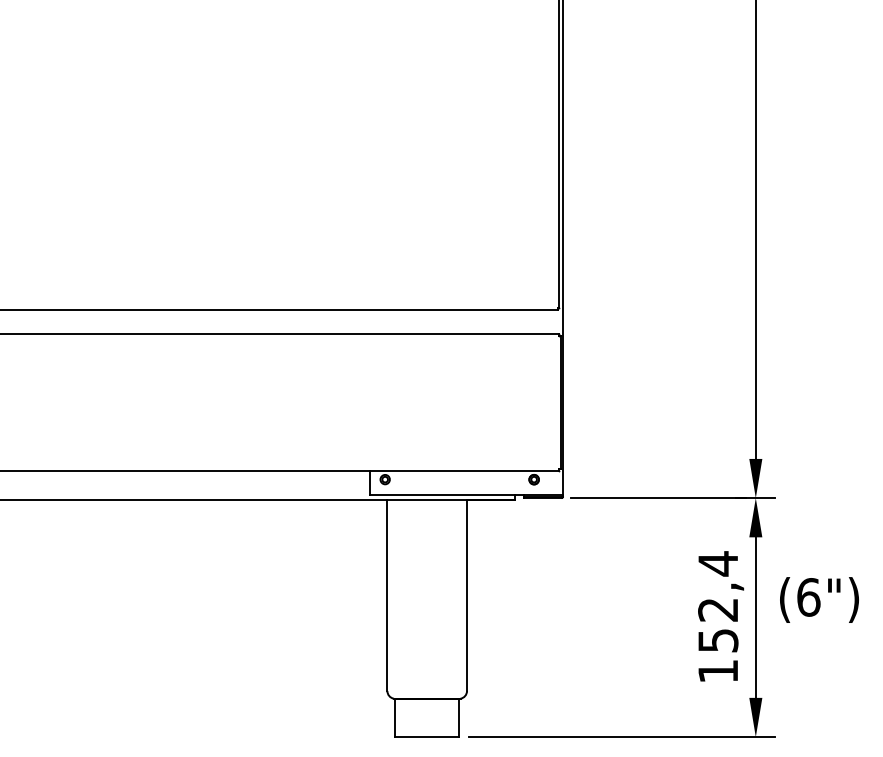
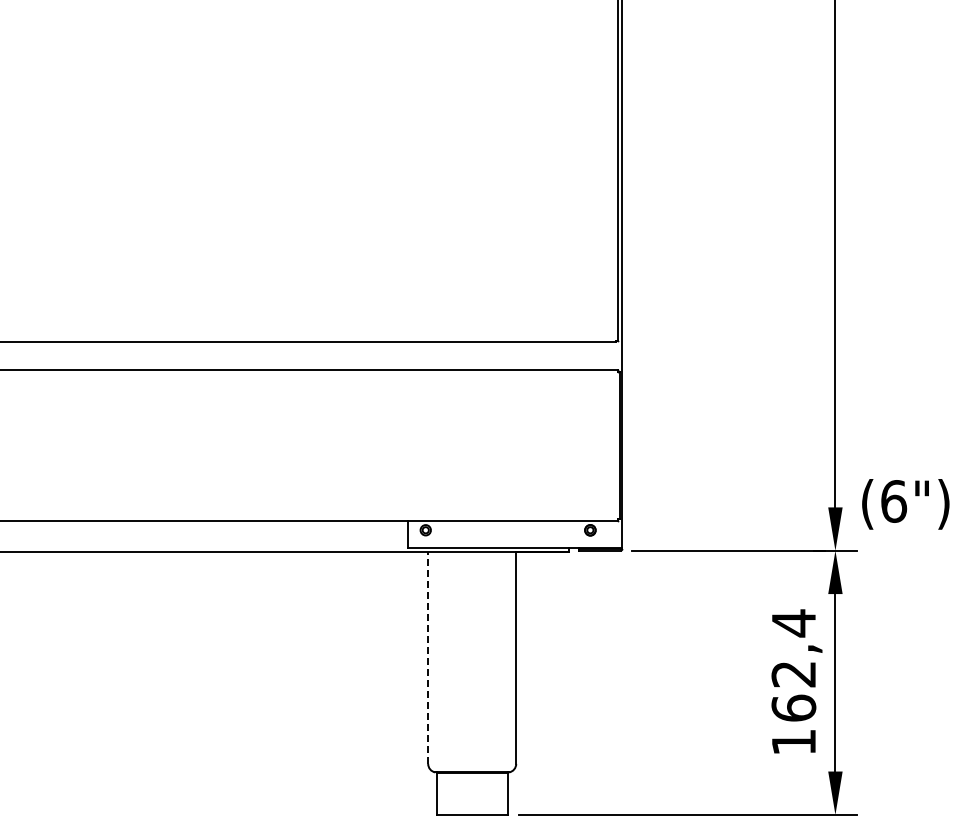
line: (387, 595) -> (428, 658), solid -> dashed
text: (819, 600) -> (905, 504), moved
text: (717, 639) -> (793, 707), 152,4 -> 162,4

